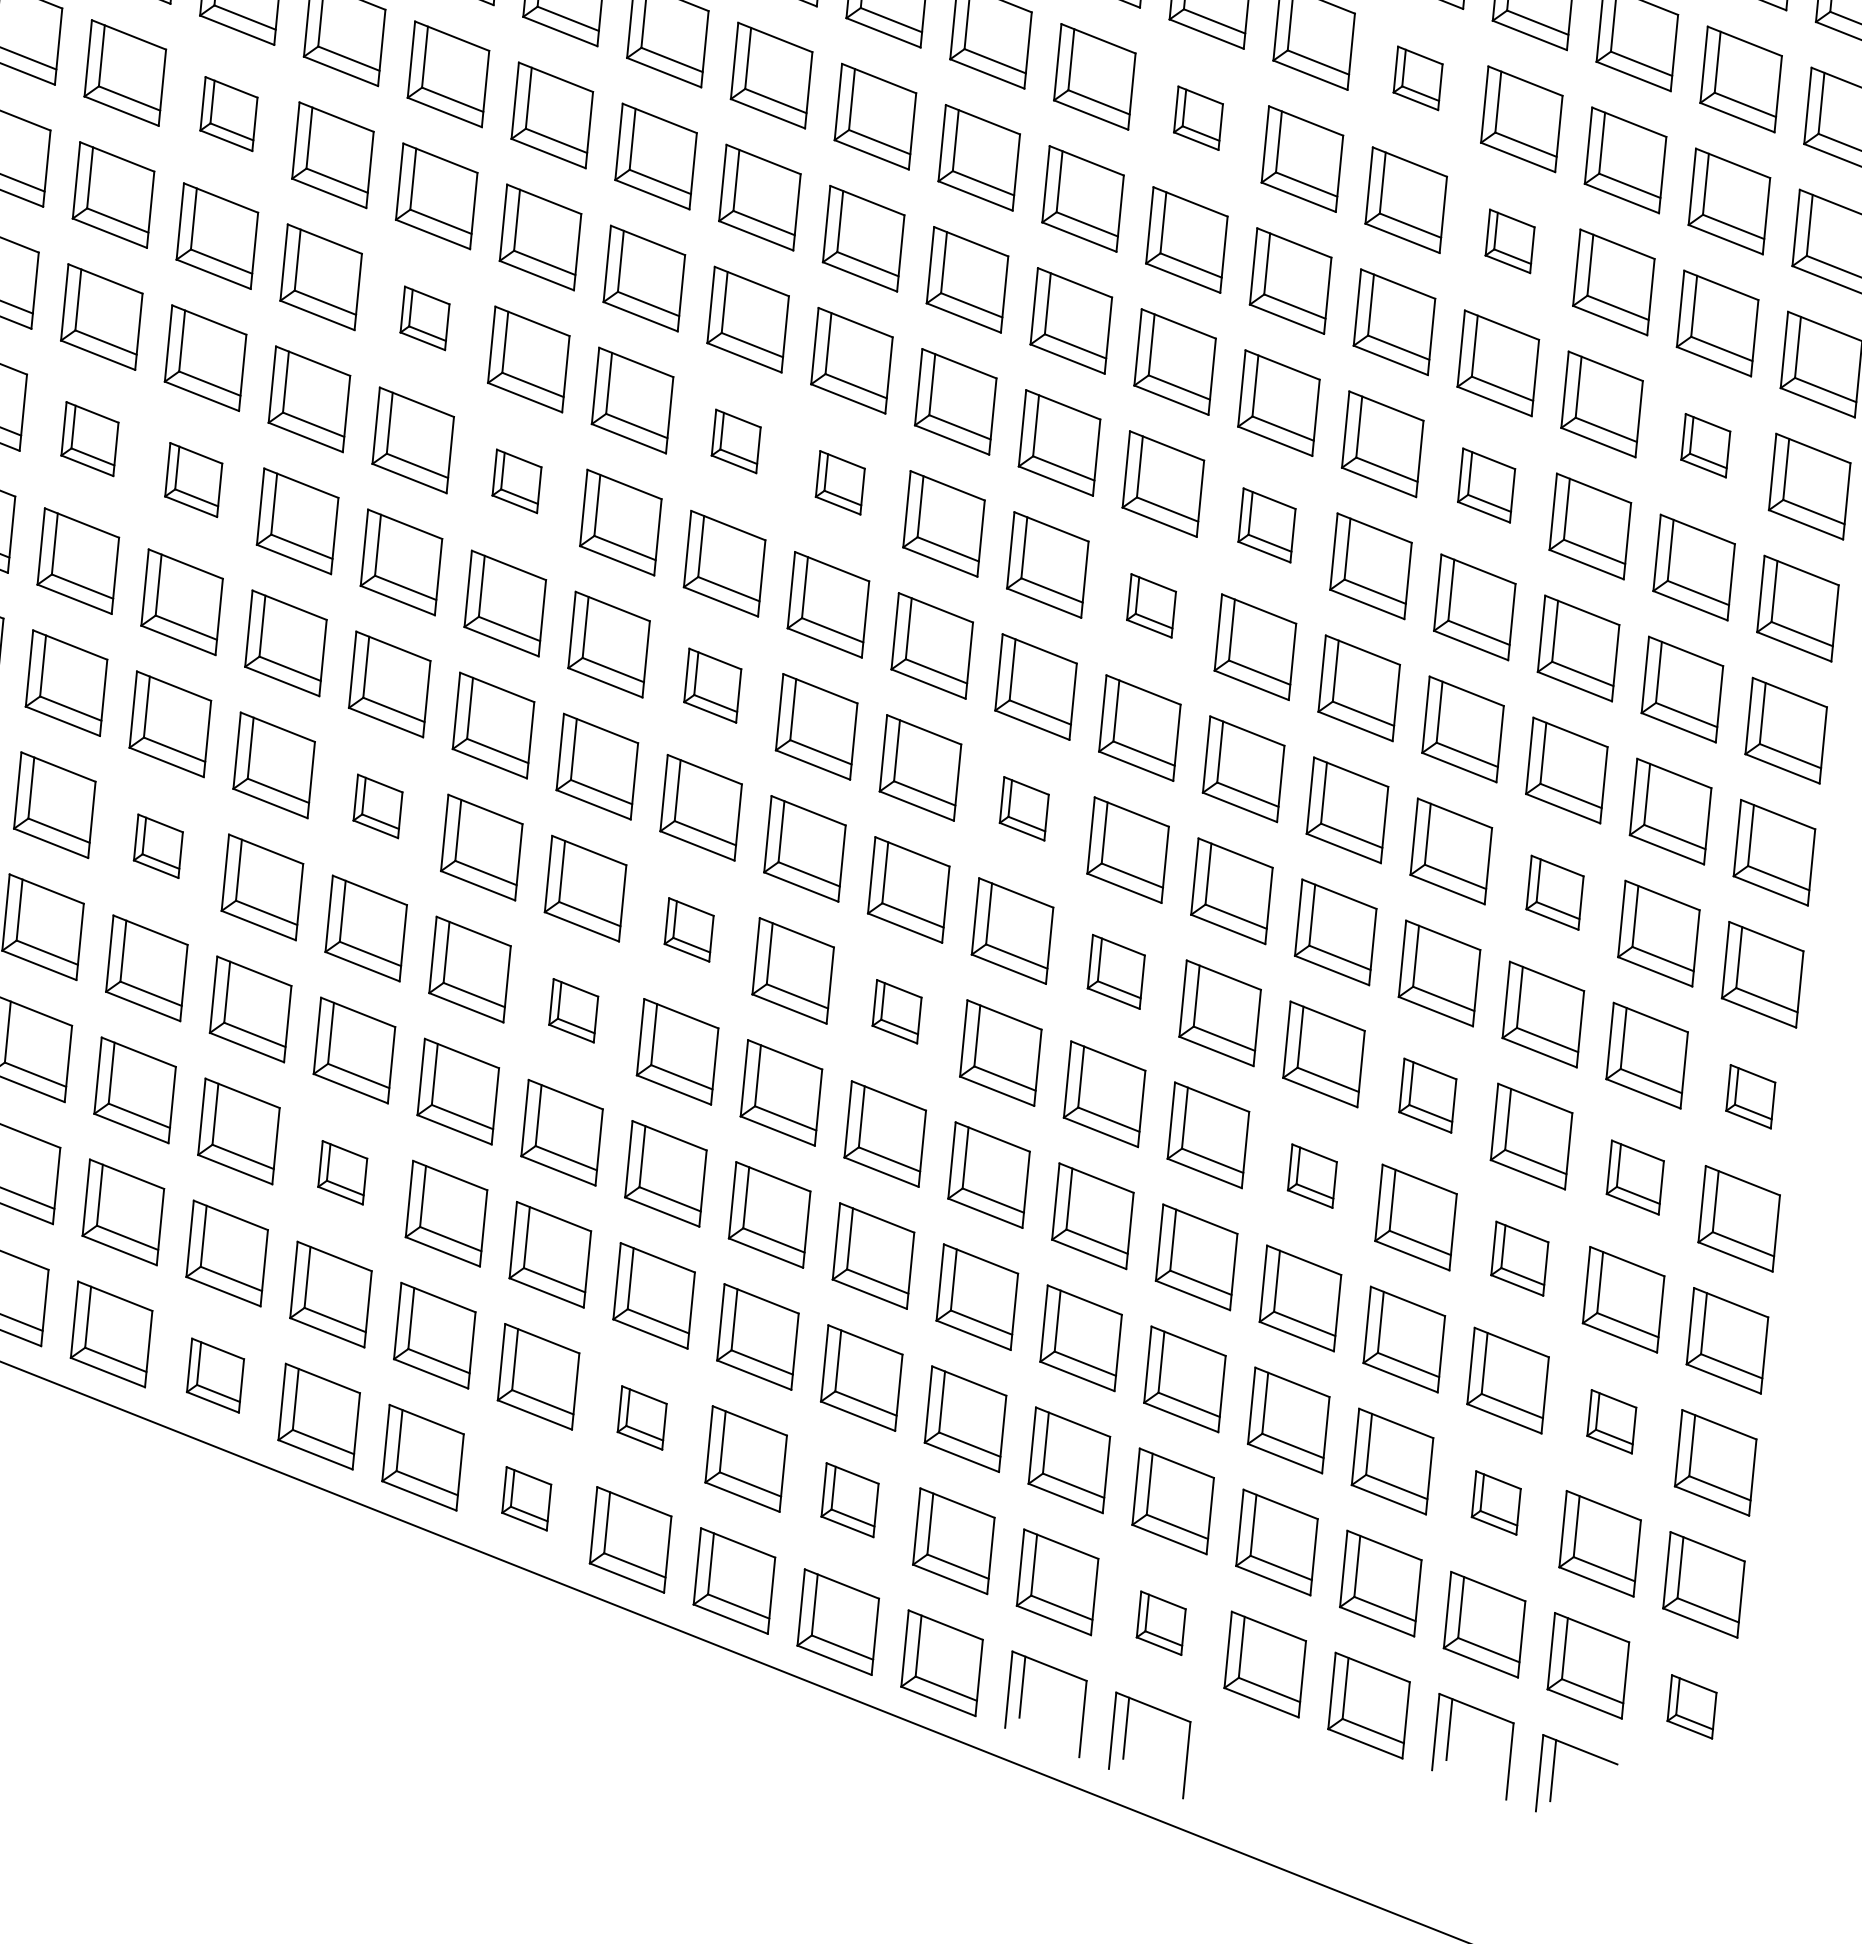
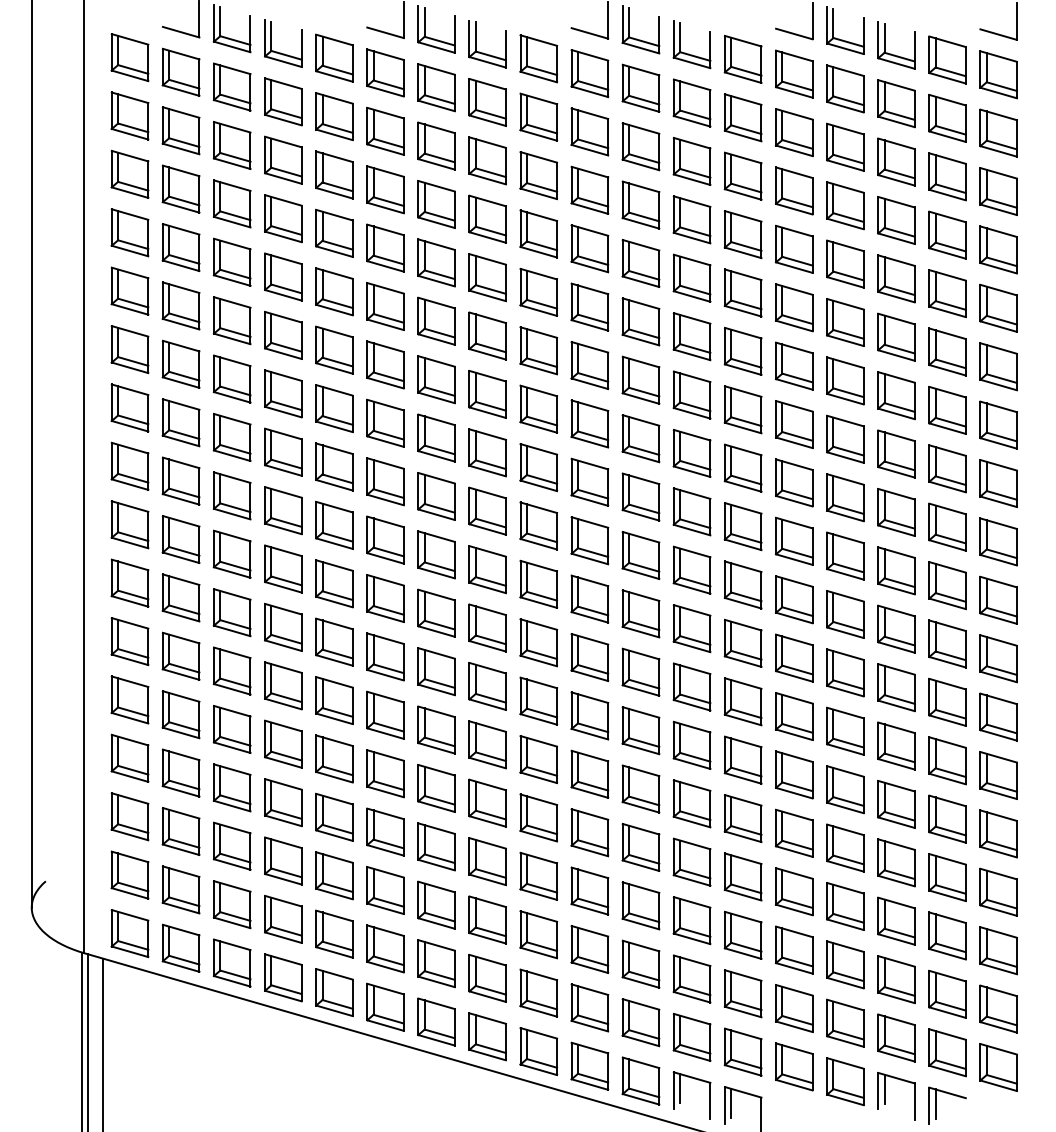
part: (1418, 77) -> (794, 307), size x1.67
part: (227, 112) -> (231, 378), size x1.43
part: (1197, 117) -> (691, 336), size x1.67
part: (1510, 240) -> (845, 380), size x1.67
part: (425, 317) -> (334, 466), size x1.67
part: (88, 438) -> (180, 539), size x1.43
part: (736, 440) -> (487, 510), size x1.67
part: (1705, 444) -> (947, 468), size x1.67
part: (192, 478) -> (231, 553), size x1.43
part: (517, 480) -> (385, 539), size x1.67
part: (839, 481) -> (538, 525), size x1.67
part: (1486, 484) -> (845, 497), size x1.43
part: (1265, 524) -> (742, 526), size x1.43
part: (1150, 604) -> (691, 569), size x1.67
part: (712, 684) -> (487, 627), size x1.43
part: (378, 806) -> (334, 700), size x1.67
part: (1023, 807) -> (640, 671), size x1.67
part: (157, 846) -> (231, 729), size x1.67
part: (1555, 892) -> (896, 687), size x1.43
part: (689, 929) -> (487, 744), size x1.67
part: (1115, 970) -> (691, 744), size x1.43
part: (573, 1010) -> (436, 788), size x1.67
part: (896, 1010) -> (589, 773), size x1.67
part: (1428, 1095) -> (845, 789), size x1.43
part: (1750, 1096) -> (998, 775), size x1.67
part: (342, 1172) -> (334, 875), size x1.67
part: (1312, 1174) -> (794, 832), size x1.67
part: (1635, 1176) -> (947, 818), size x1.43
part: (1519, 1257) -> (896, 862), size x1.43
part: (215, 1374) -> (283, 977), size x1.43
part: (641, 1418) -> (487, 978), size x1.67
part: (1611, 1420) -> (947, 935), size x1.67
part: (526, 1497) -> (436, 1021), size x1.67
part: (849, 1499) -> (589, 1007), size x1.43
part: (1496, 1502) -> (896, 979), size x1.67
part: (1160, 1621) -> (742, 1051), size x1.67
part: (1691, 1706) -> (998, 1067), size x1.67

